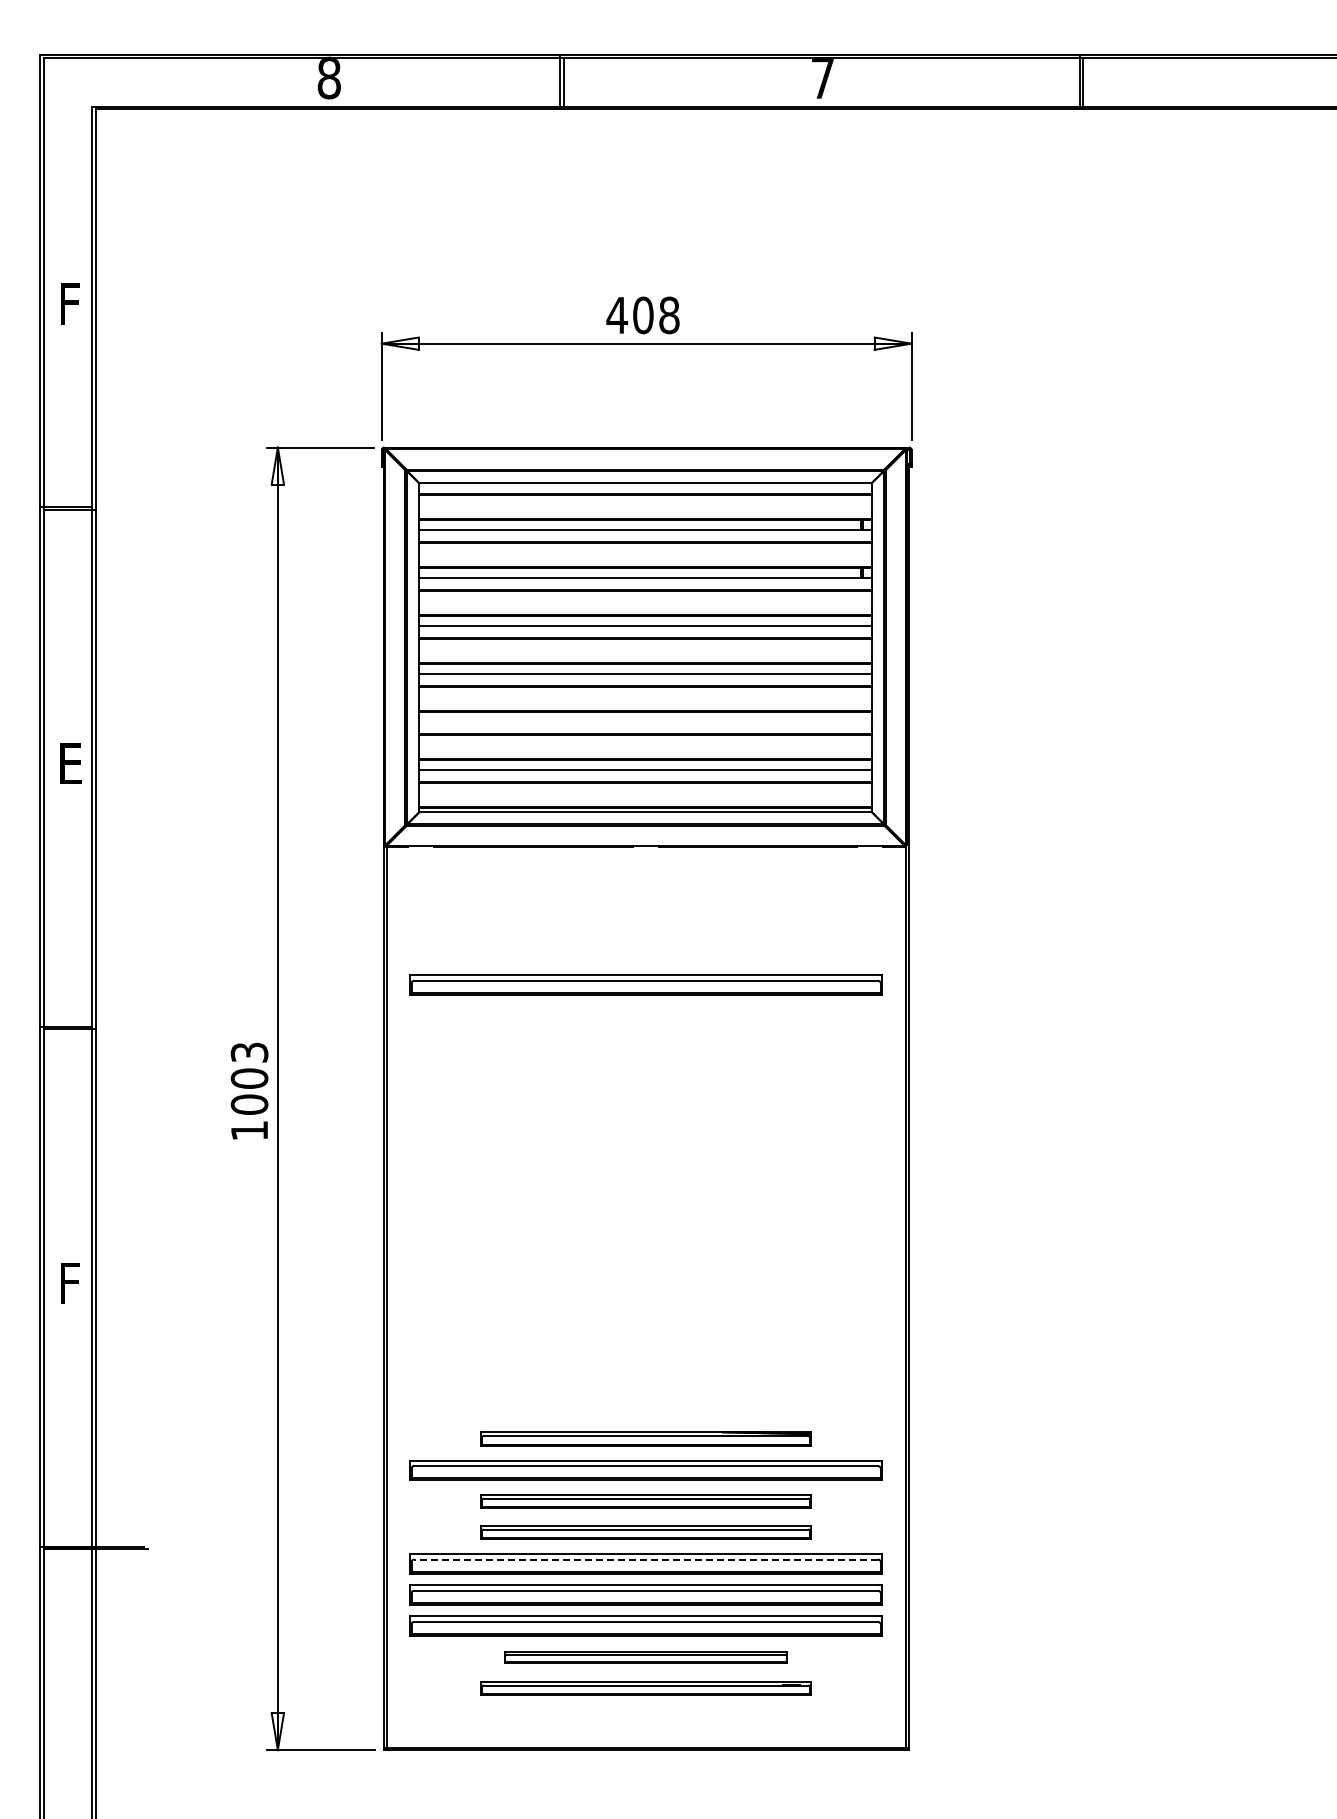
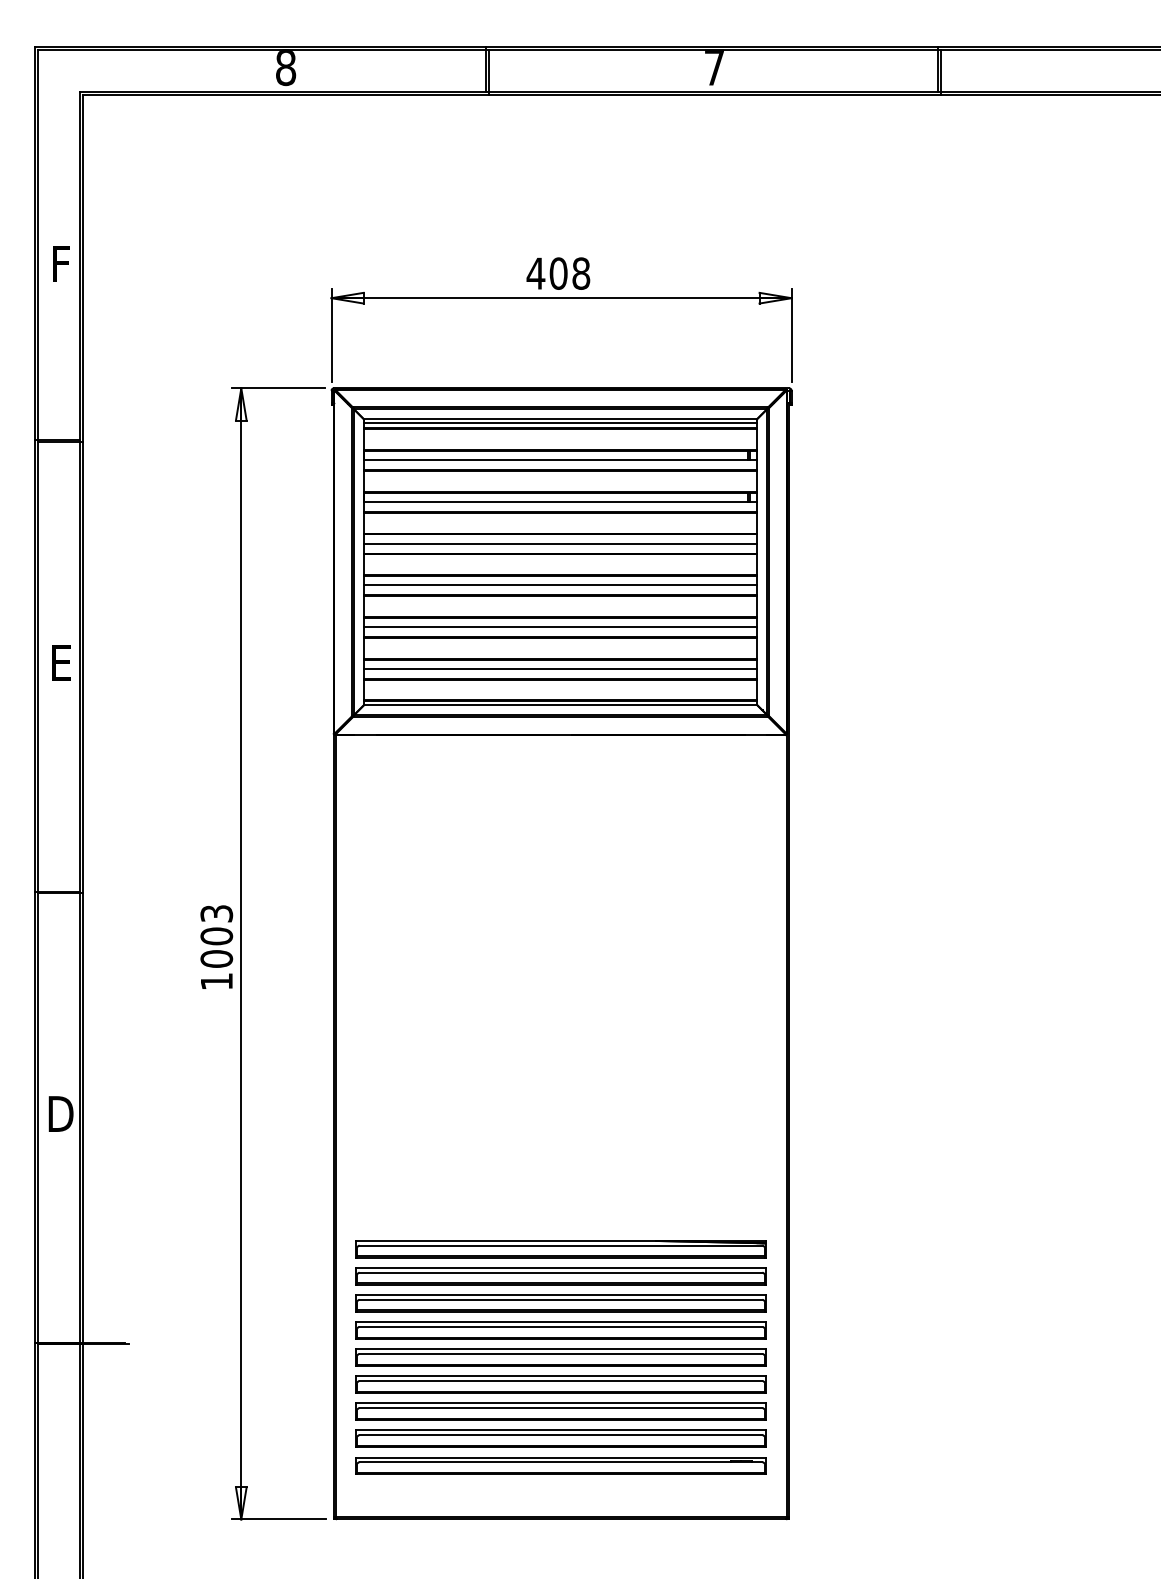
line: (645, 487) -> (560, 423), added
line: (645, 722) -> (560, 627), added
part: (645, 984) -> (560, 854), removed
text: (70, 1282) -> (61, 1113), F -> D
part: (645, 1438) -> (560, 1248), size x1.43
part: (645, 1501) -> (560, 1303), size x1.43
part: (645, 1532) -> (560, 1330), size x1.43
line: (646, 1559) -> (561, 1353), dashed -> solid
part: (645, 1657) -> (560, 1438), size x1.67
part: (645, 1688) -> (560, 1465), size x1.43

